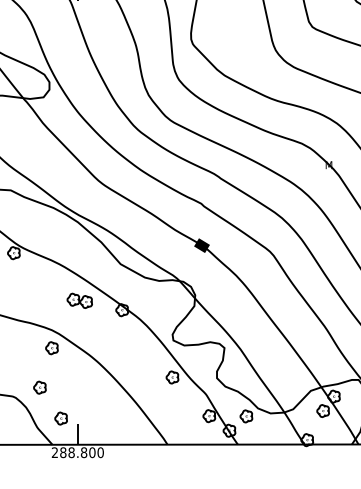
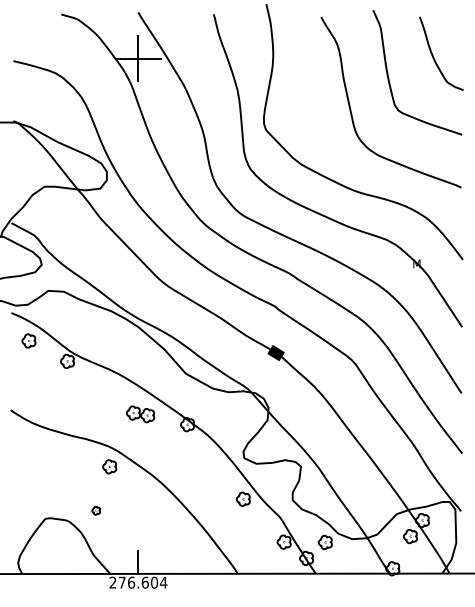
part: (39, 387) -> (95, 510), size x0.6
part: (60, 418) -> (119, 544), removed
text: (81, 452) -> (142, 582), 288.800 -> 276.604

